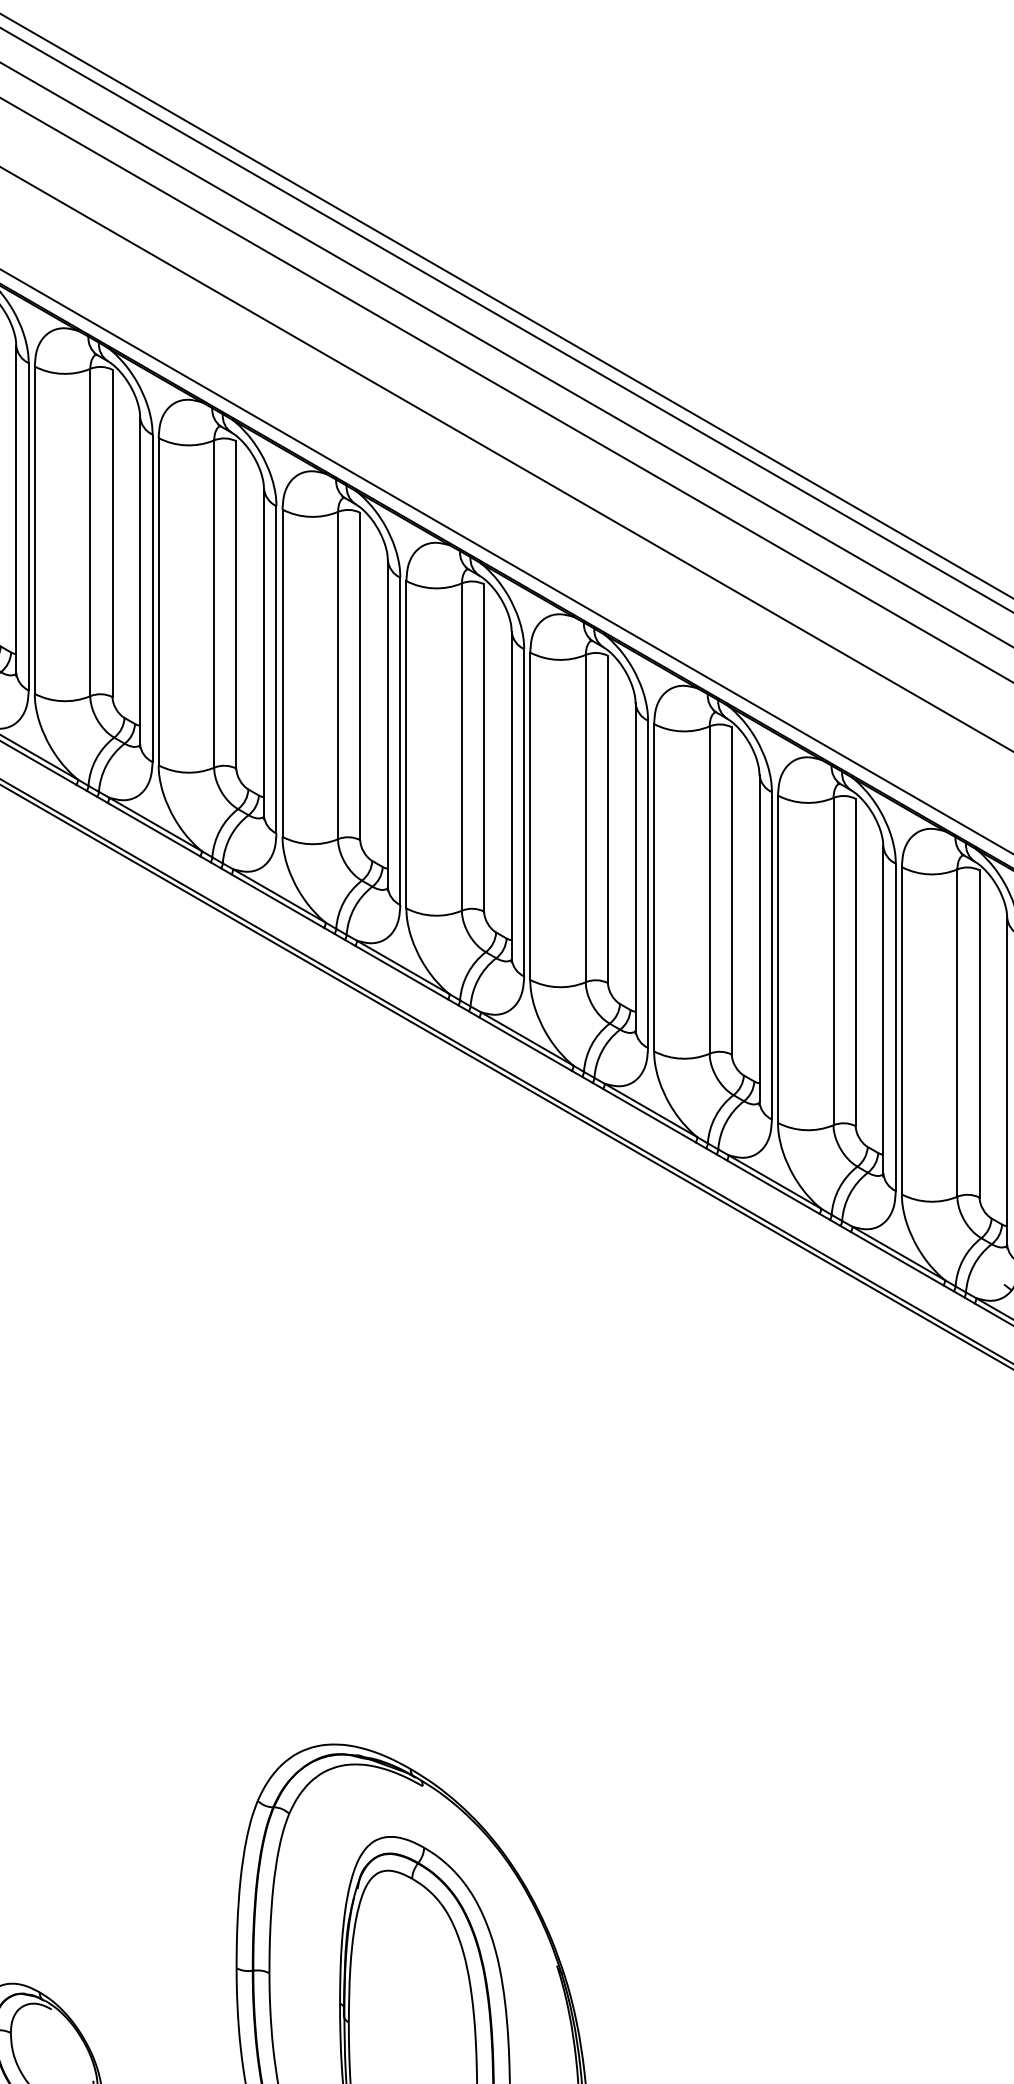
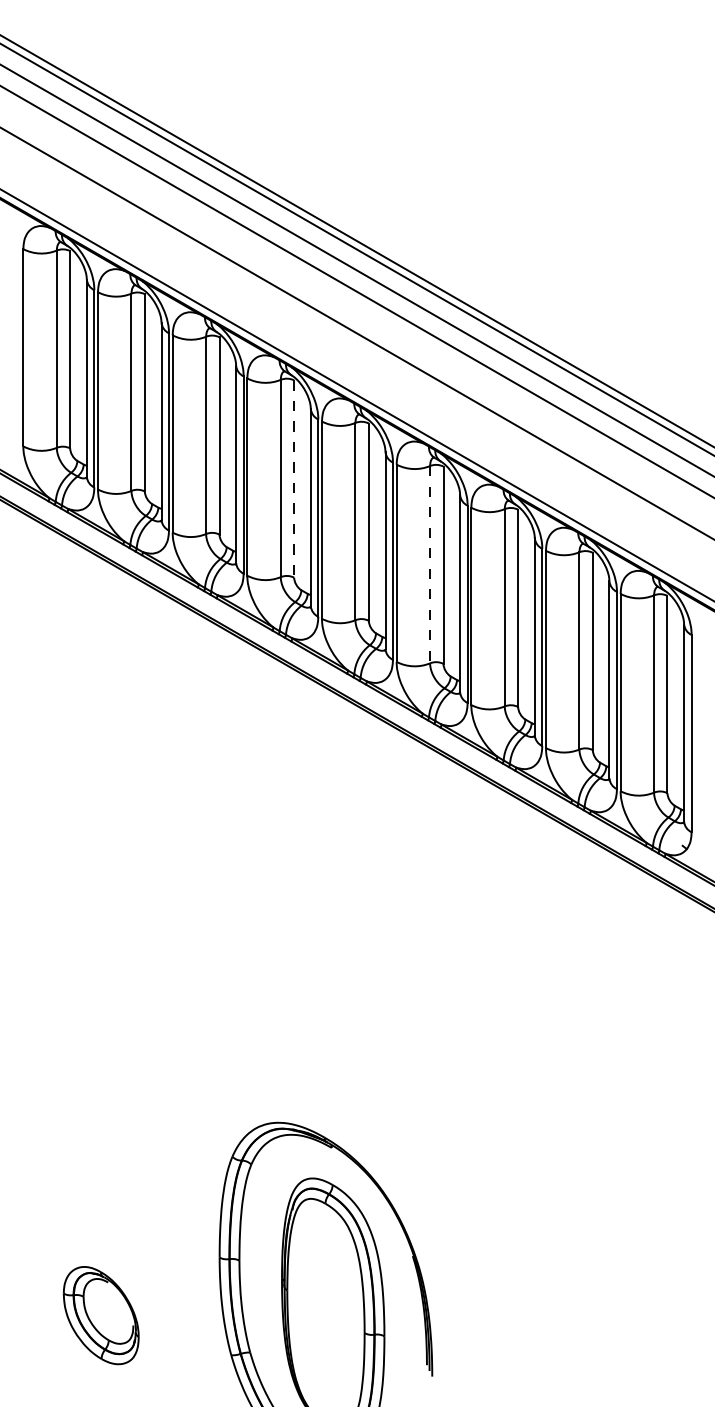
line: (360, 677) -> (294, 479), solid -> dashed
line: (586, 818) -> (430, 564), solid -> dashed

